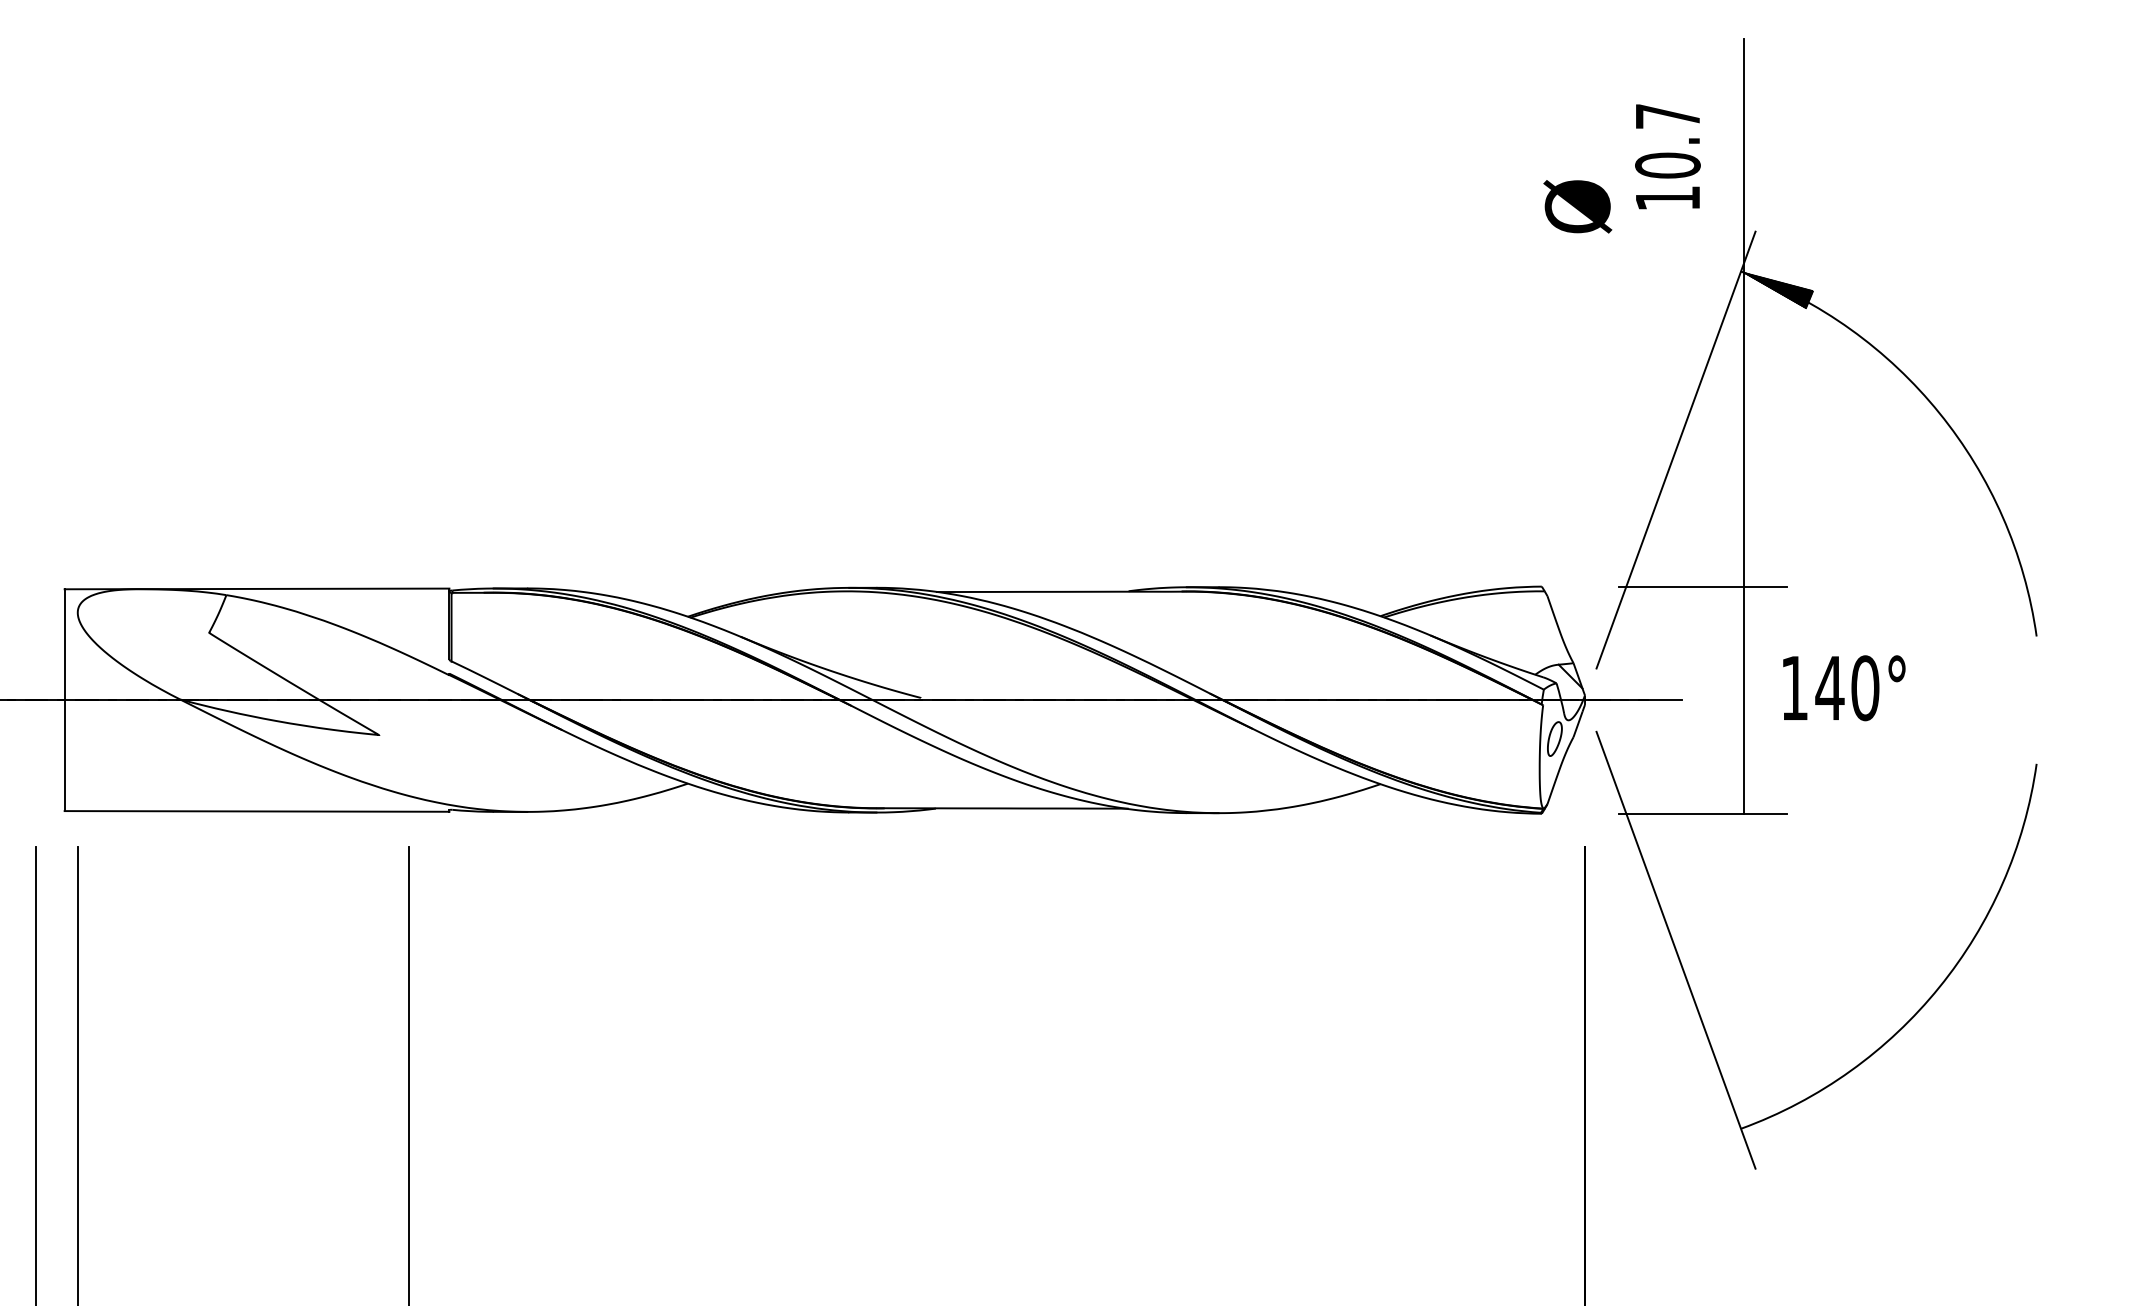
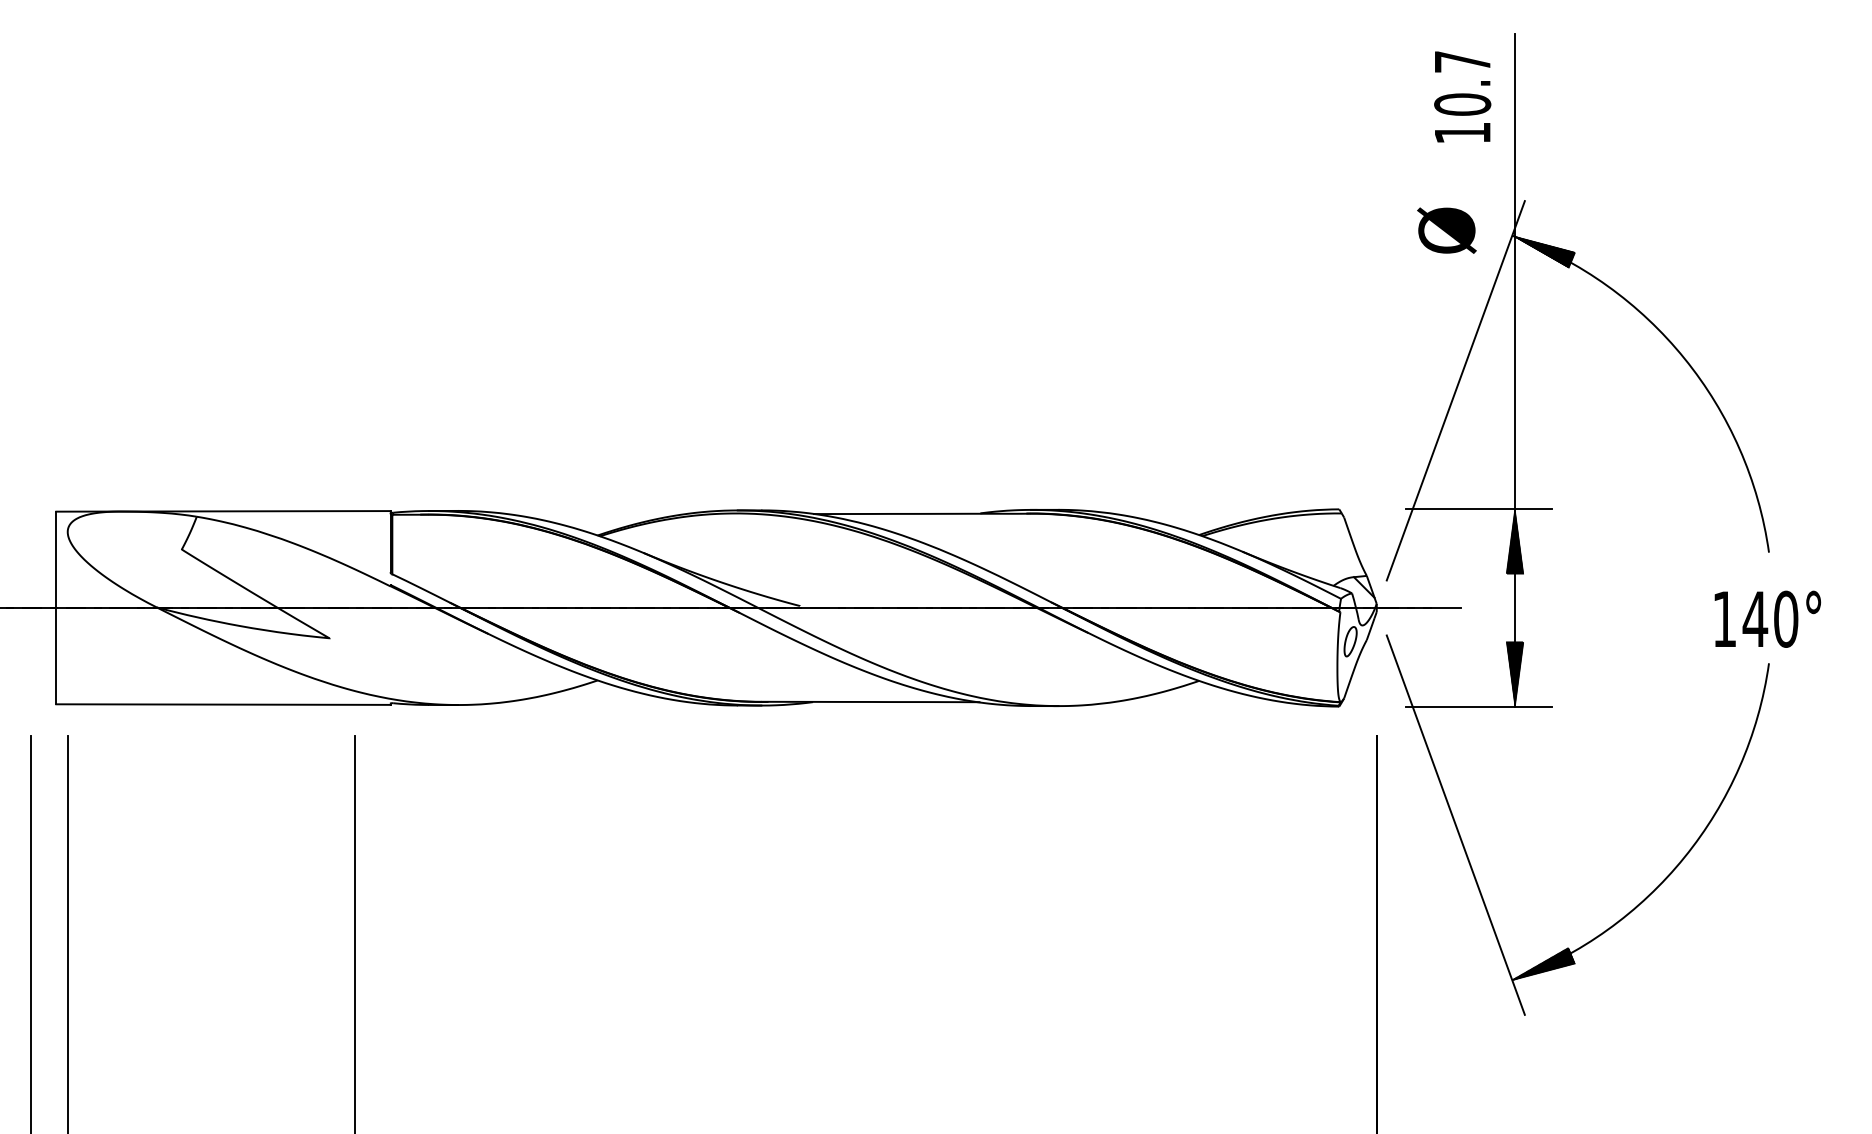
text: (1667, 156) -> (1462, 96), moved
text: (1577, 206) -> (1446, 230), moved
hatch: (1743, 623) -> (1514, 541), added
text: (1844, 688) -> (1768, 619), moved
hatch: (1743, 776) -> (1514, 674), added
hatch: (1777, 1109) -> (1543, 963), added

